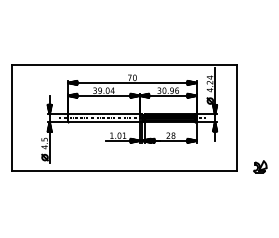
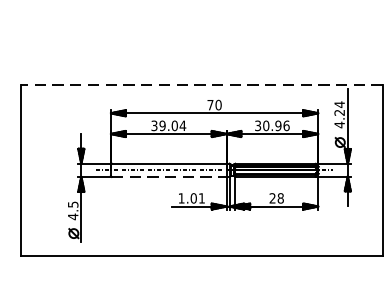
line: (124, 65) -> (201, 85), solid -> dashed
line: (104, 122) -> (169, 177), solid -> dashed

